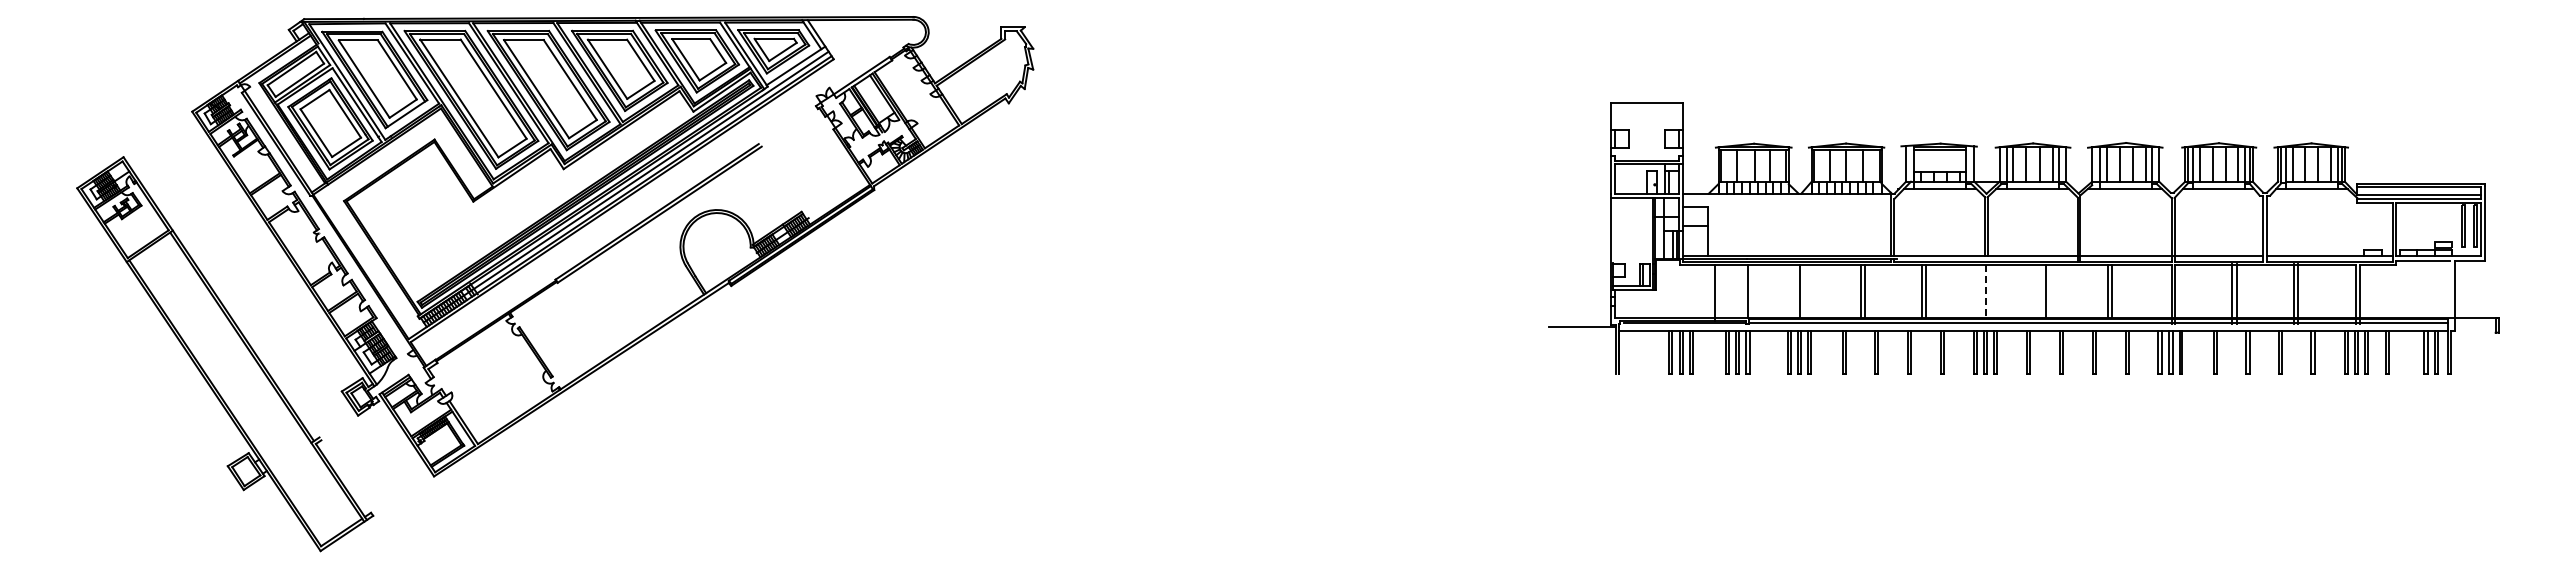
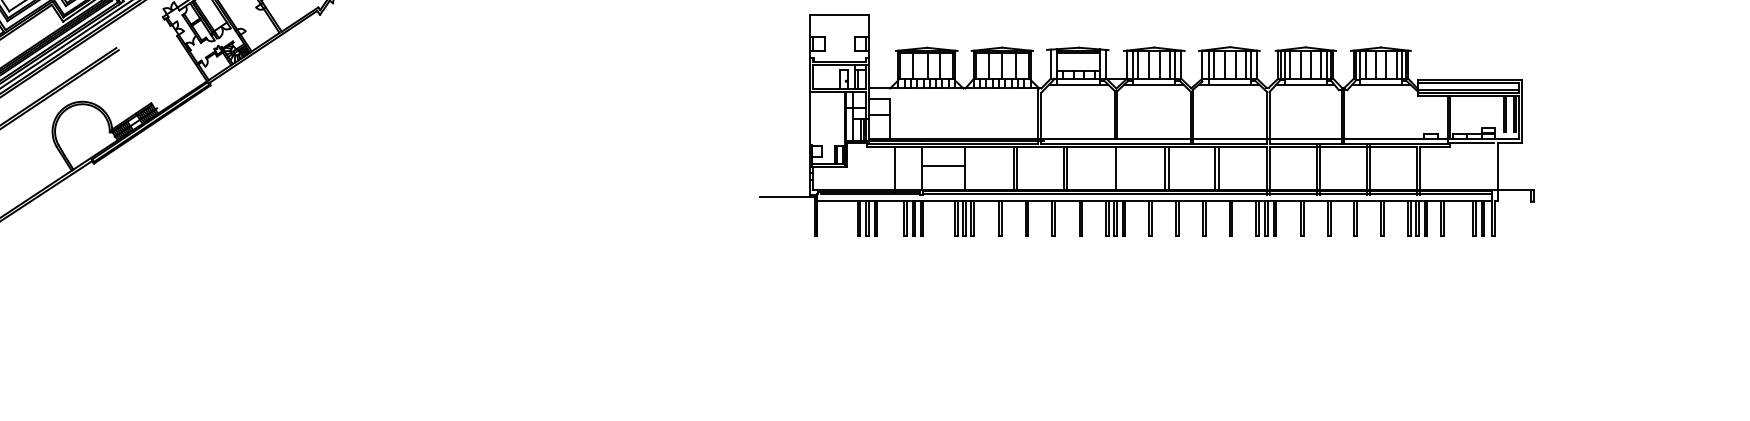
line: (1773, 289) -> (942, 166), added
line: (1986, 291) -> (1116, 168), dashed -> solid
line: (2050, 291) -> (1168, 168), added

